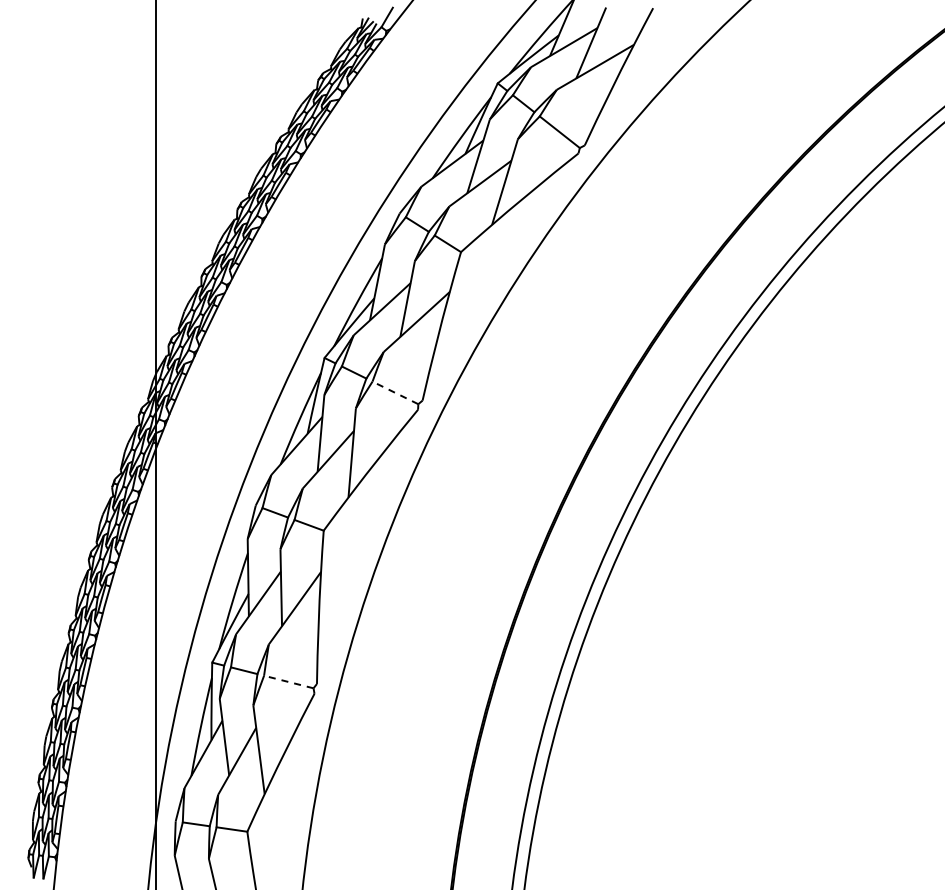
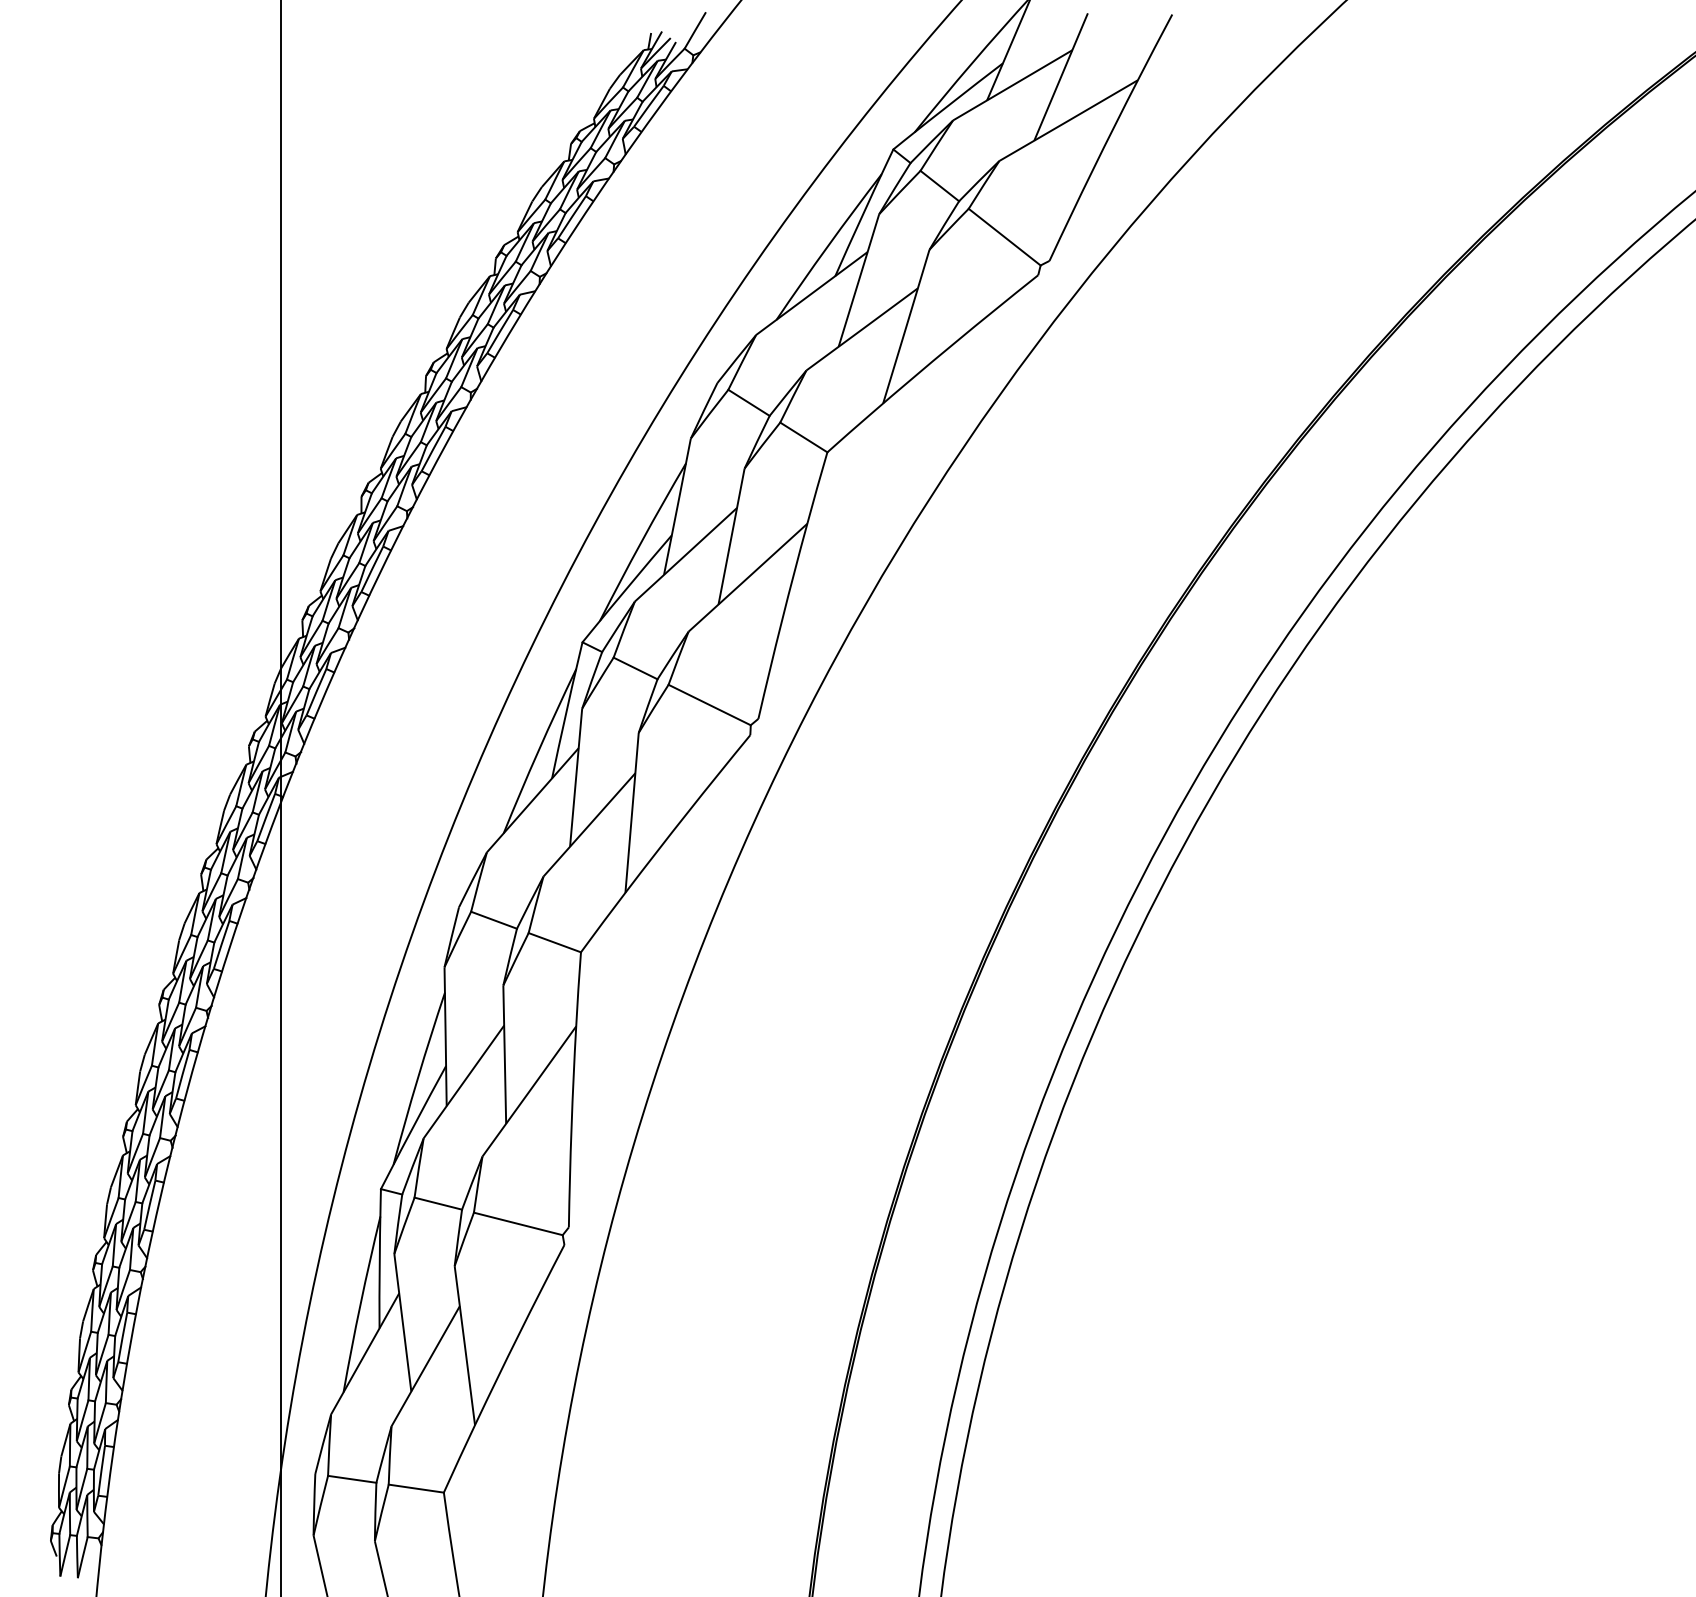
line: (395, 392) -> (709, 704), dashed -> solid
line: (288, 682) -> (517, 1224), dashed -> solid

